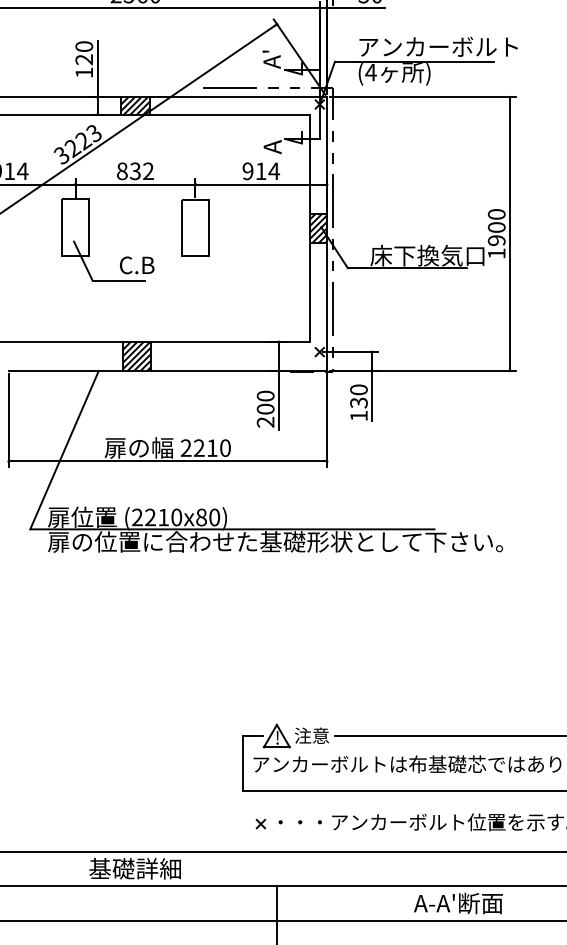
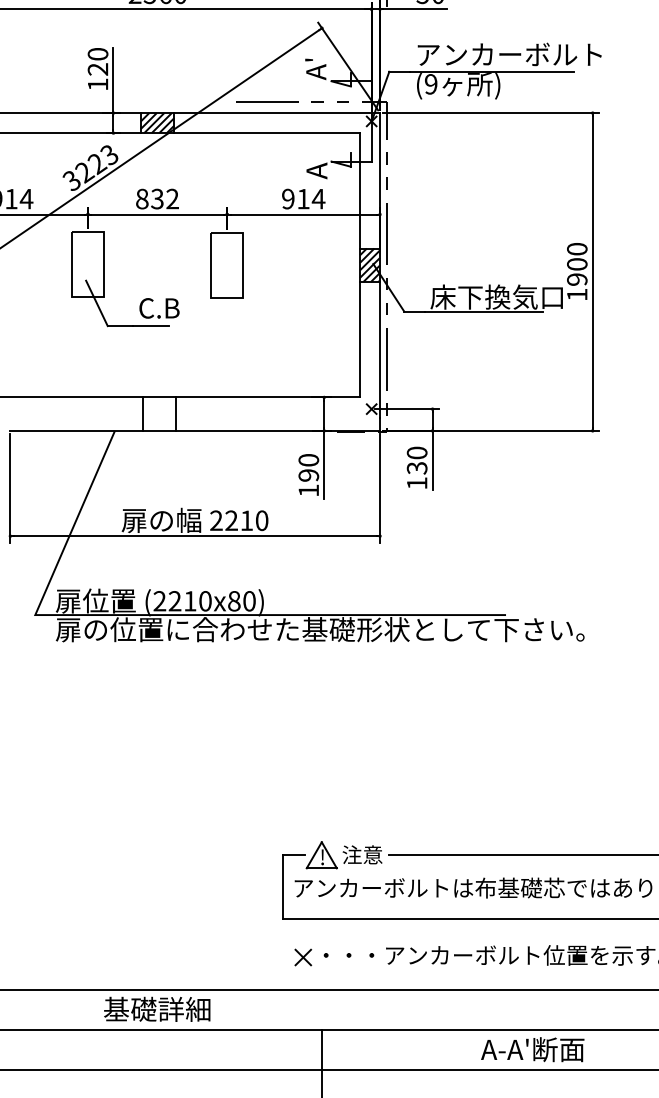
text: (370, 72) -> (430, 84), (4 -> (9
hatch: (136, 356) -> (158, 414), removed
text: (265, 415) -> (308, 482), 200 -> 190
part: (260, 823) -> (302, 956), size x1.6

